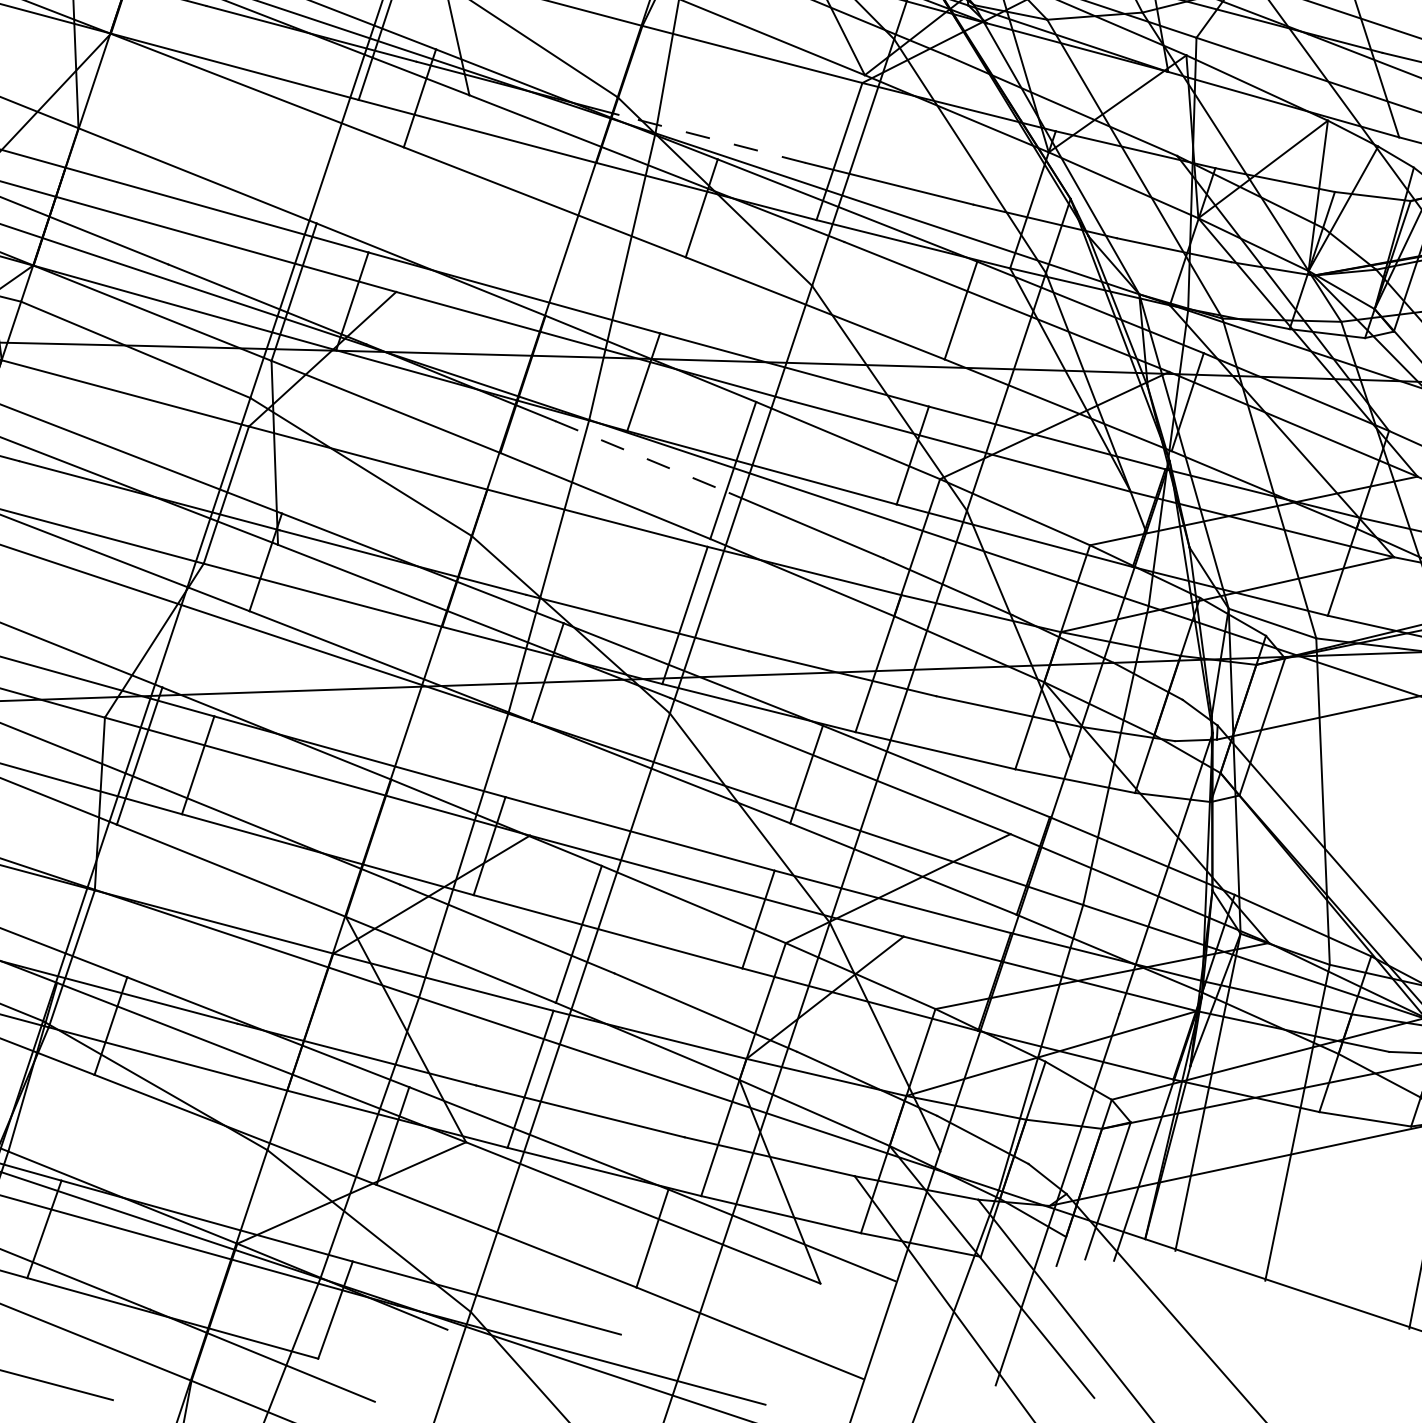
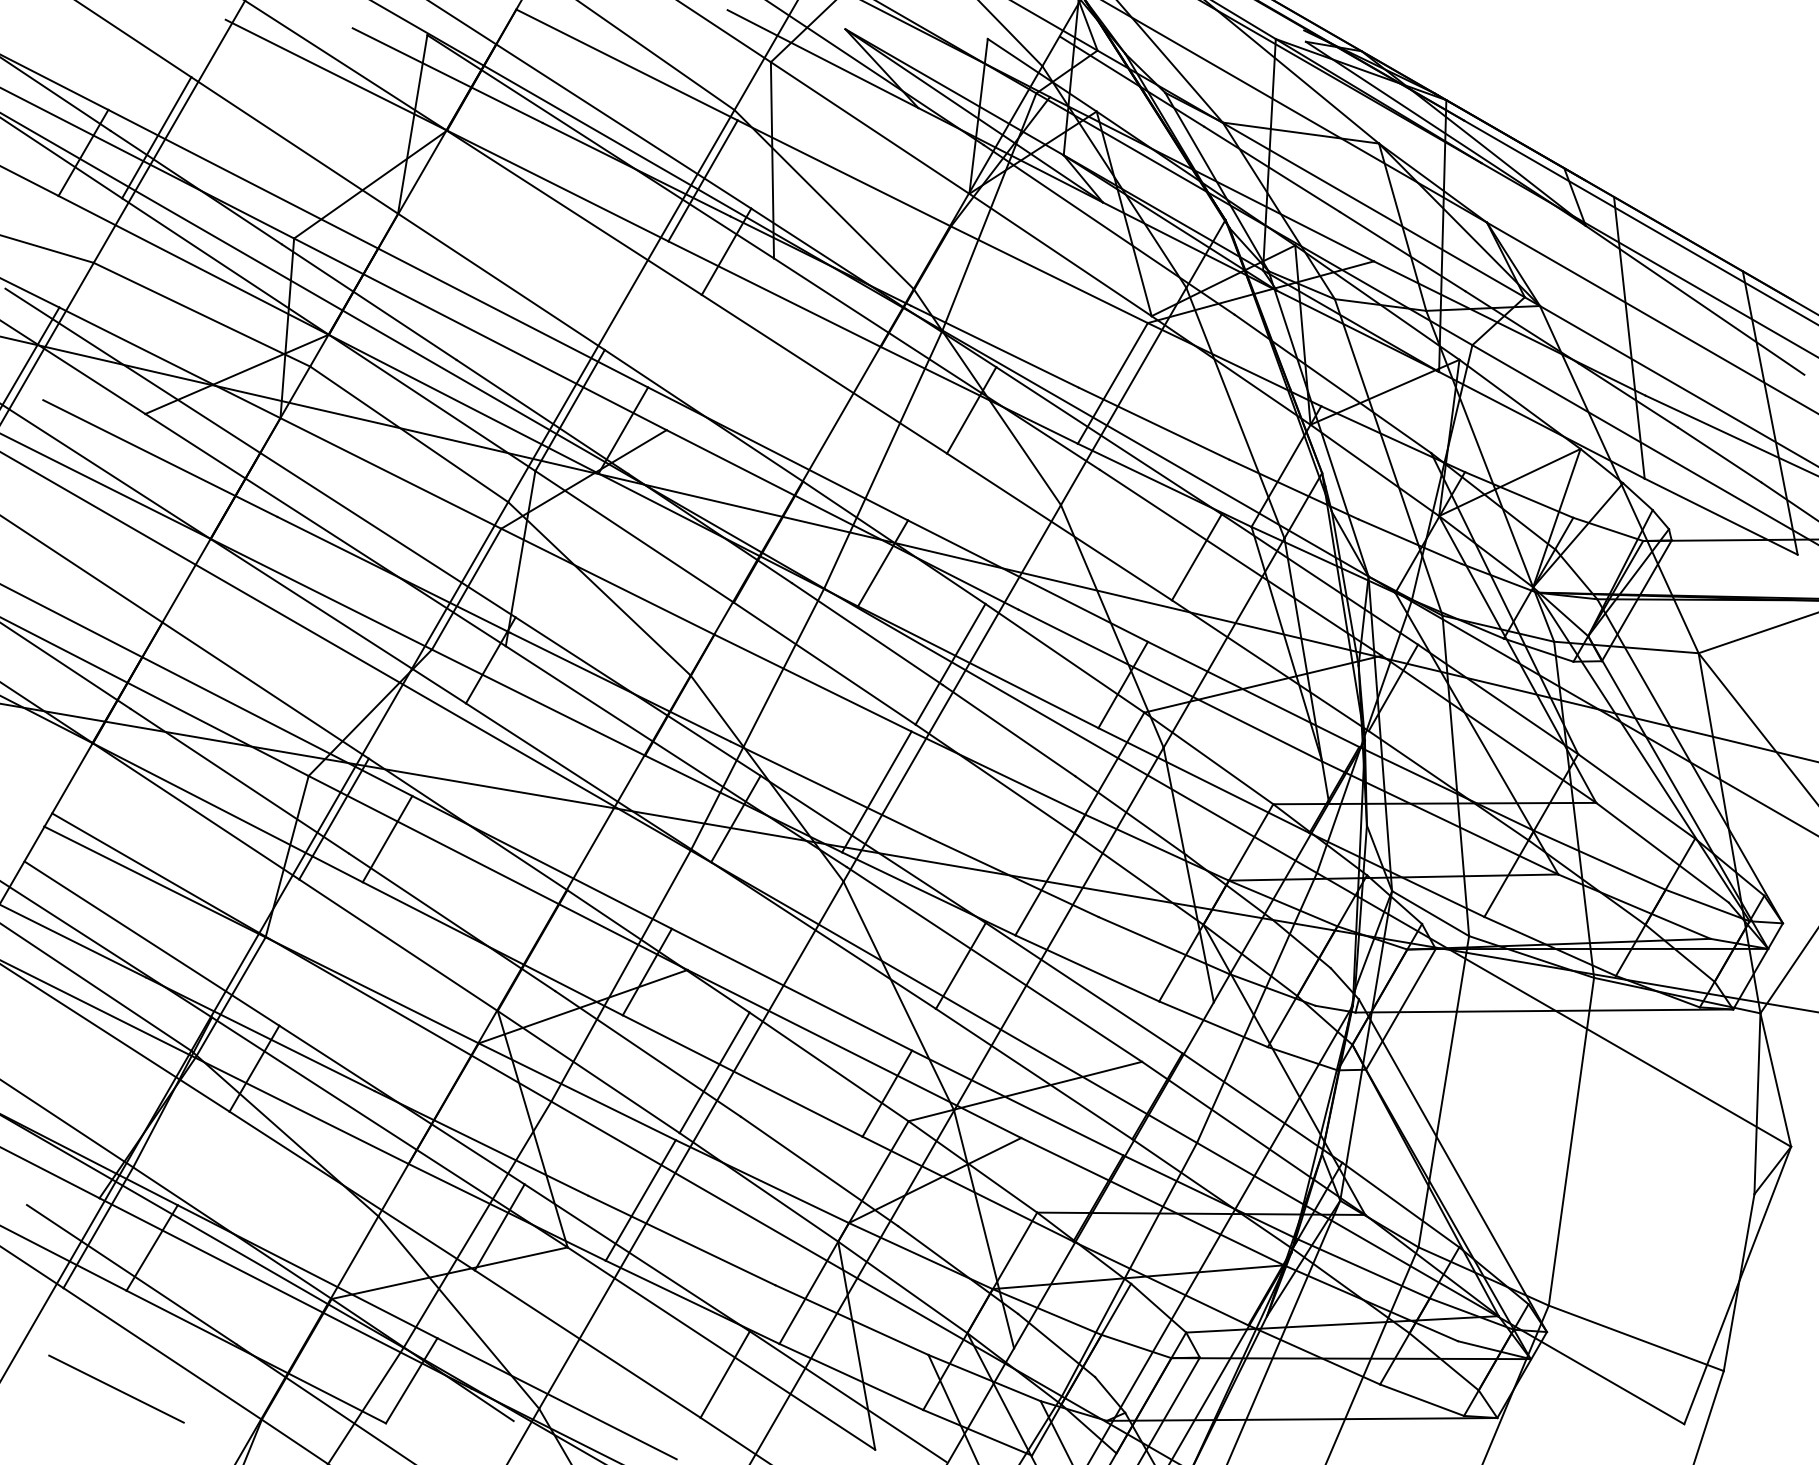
line: (711, 138) -> (994, 346), dashed -> solid
line: (642, 457) -> (867, 634), dashed -> solid

